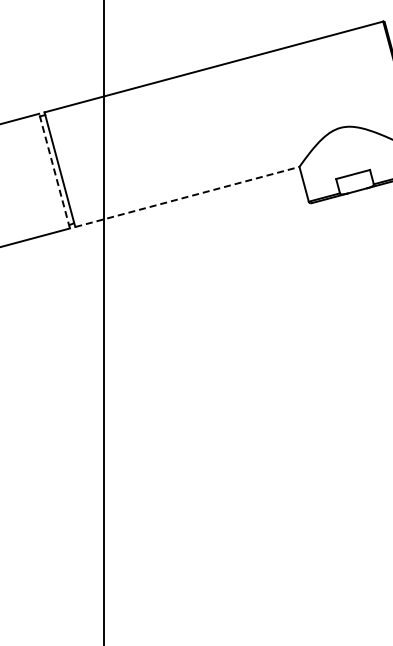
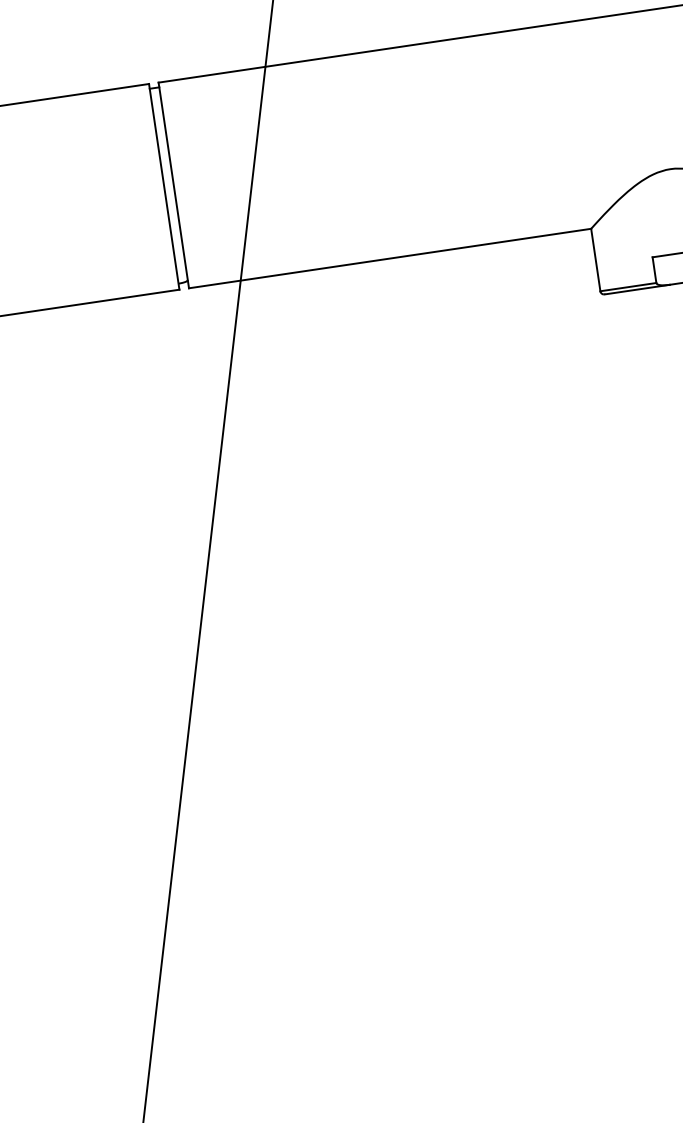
line: (54, 170) -> (164, 185), dashed -> solid
line: (187, 196) -> (390, 257), dashed -> solid

